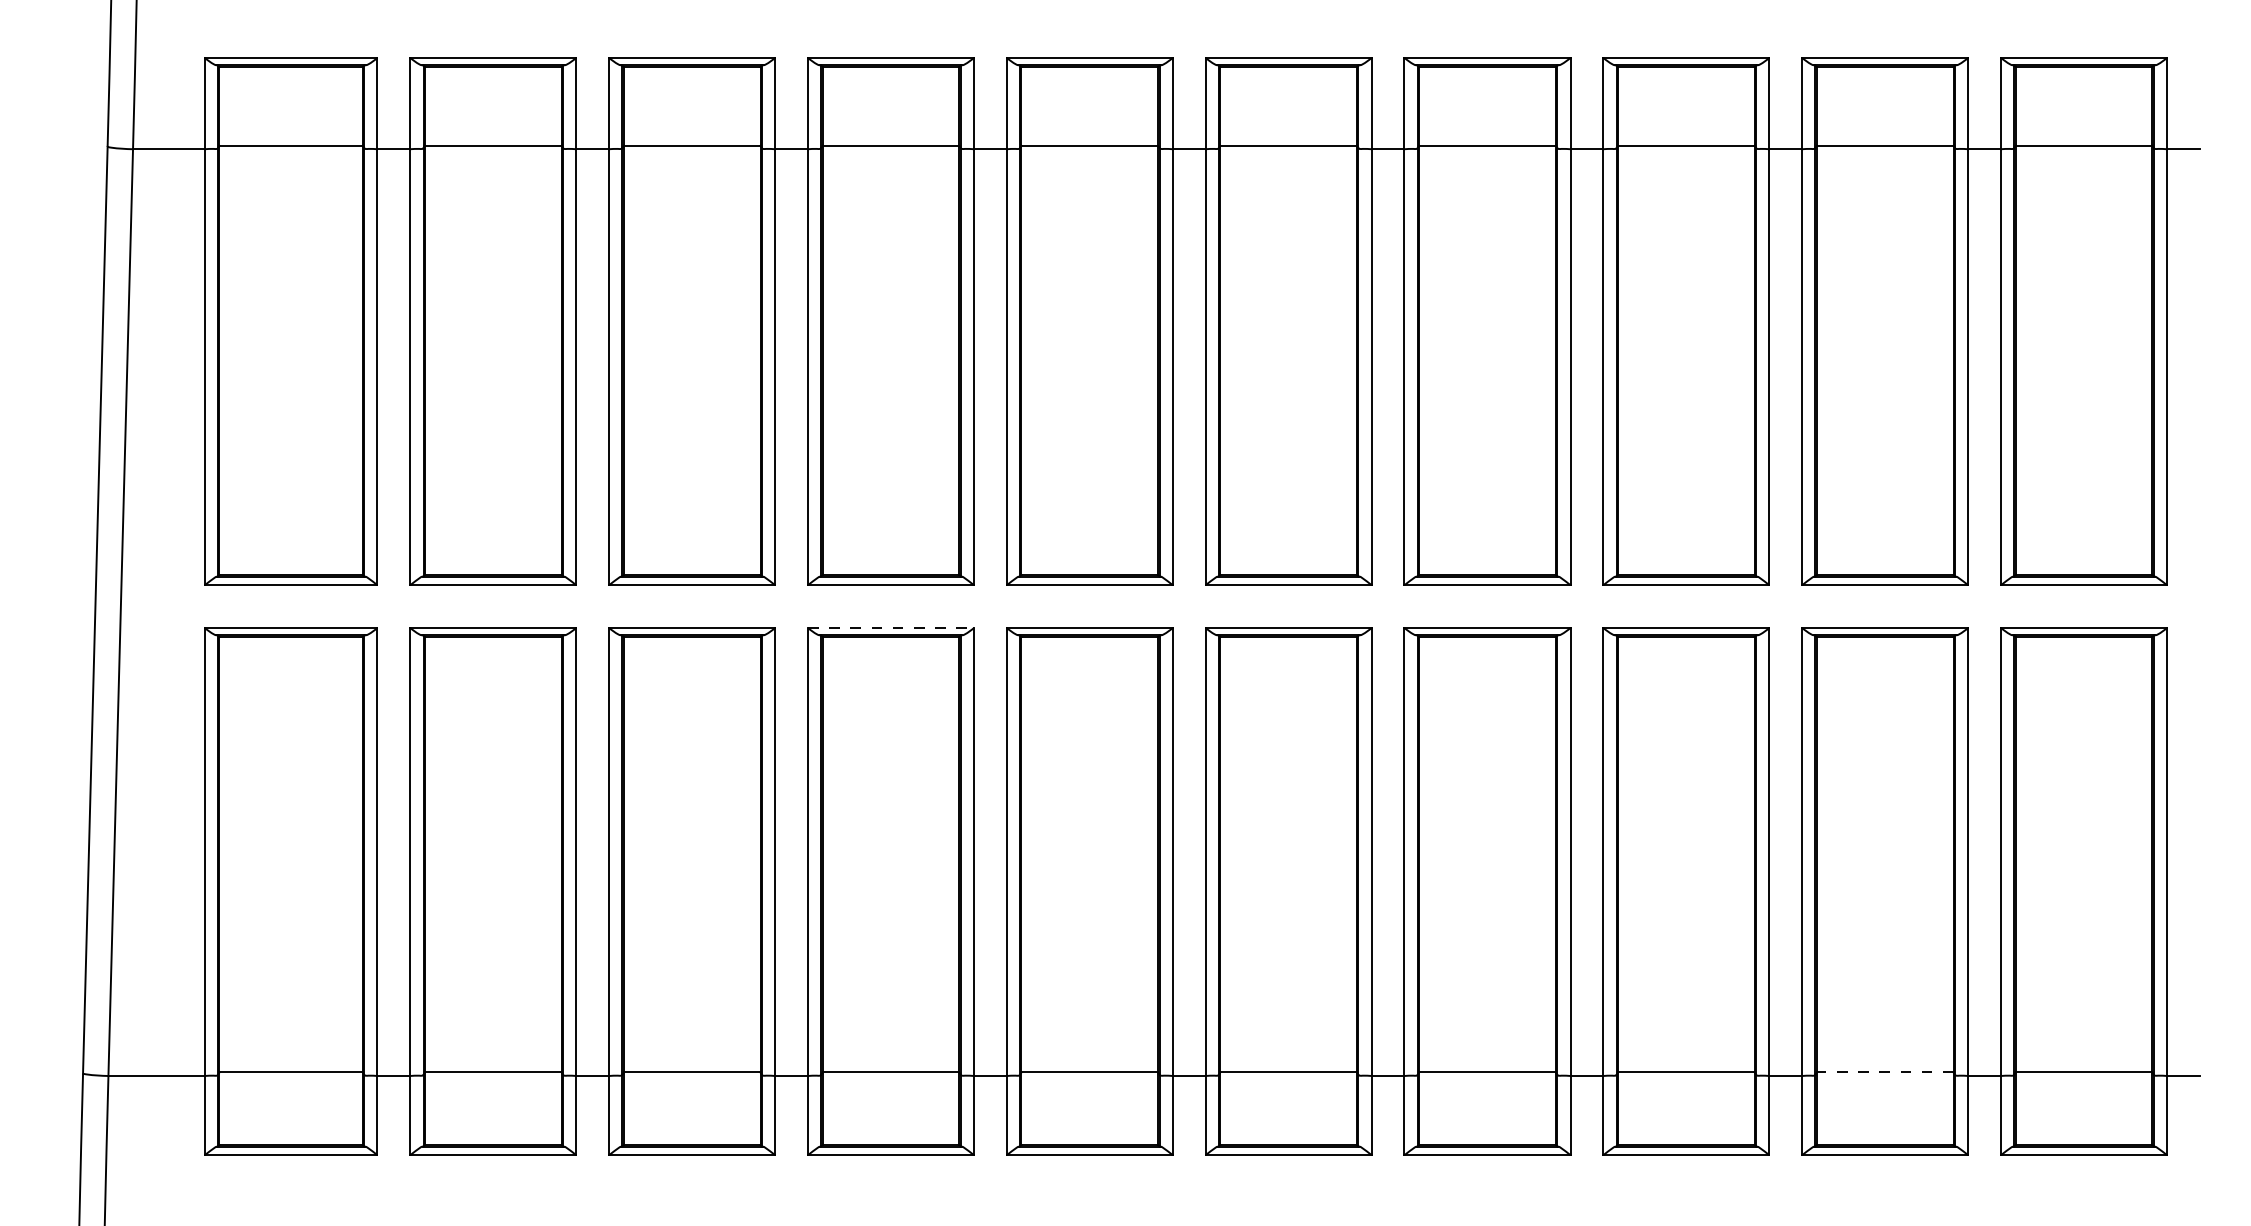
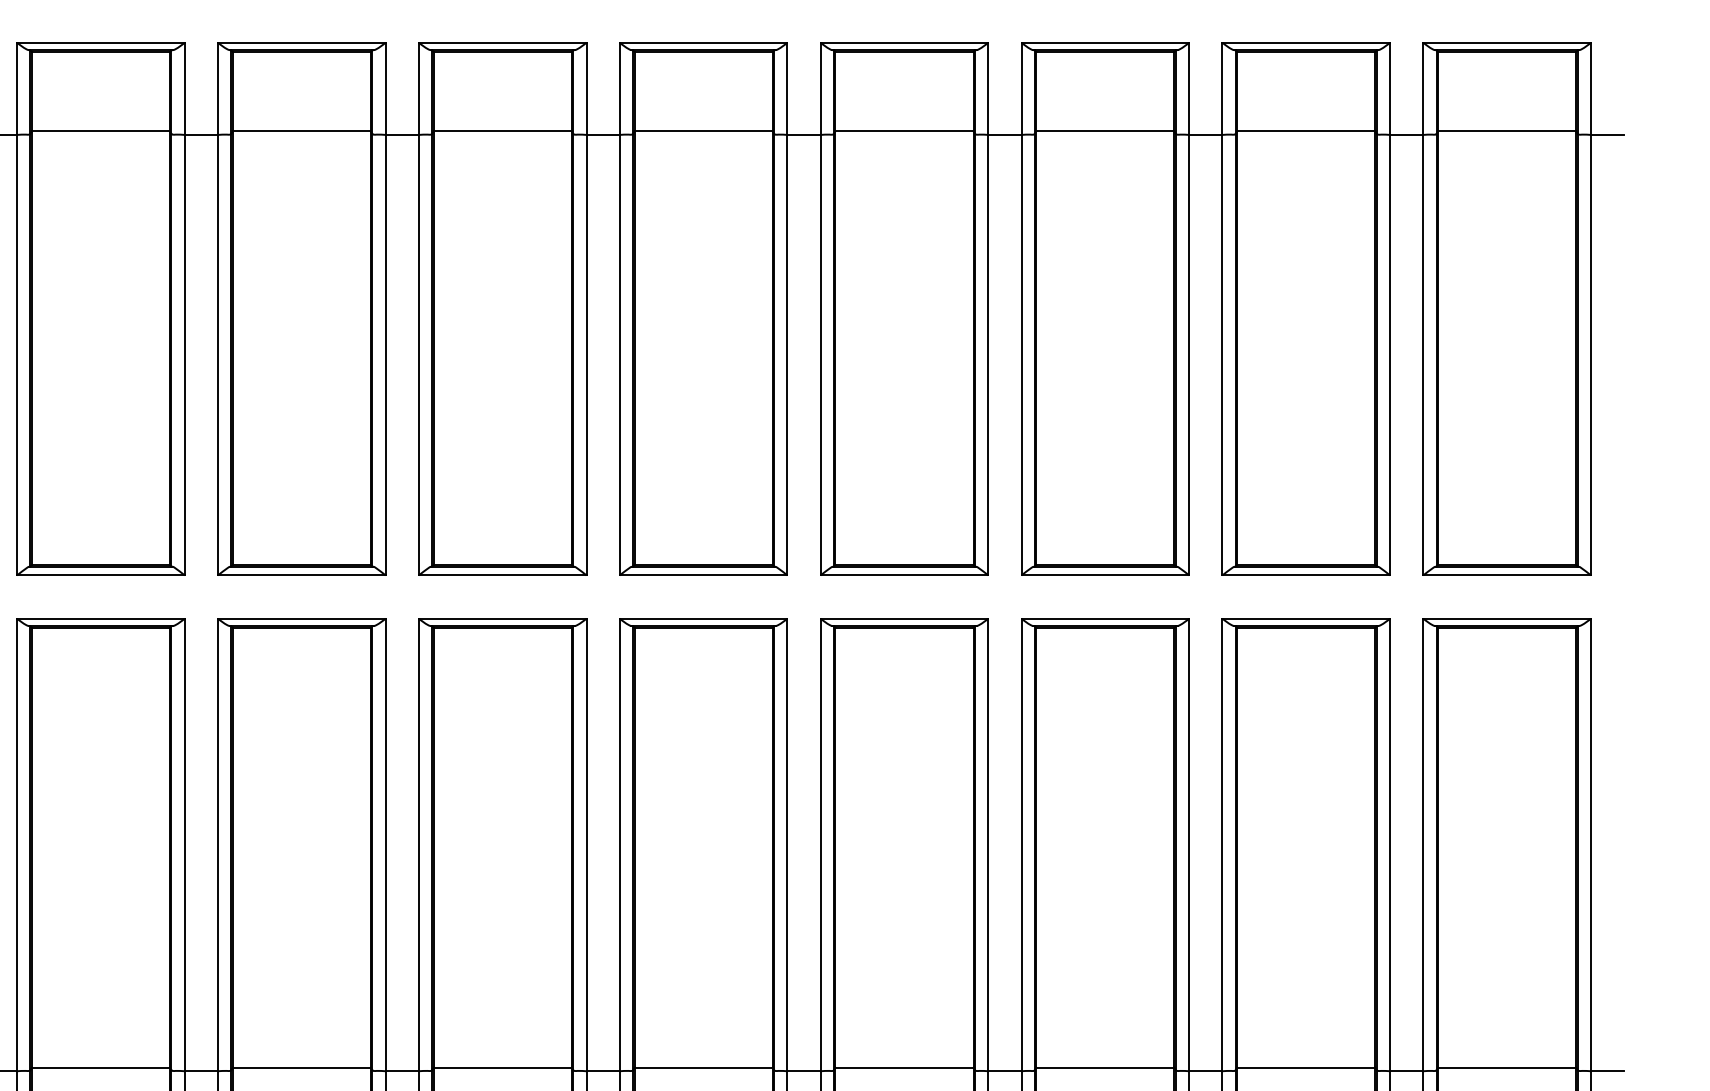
line: (891, 628) -> (302, 619), dashed -> solid
line: (1884, 1072) -> (1305, 1067), dashed -> solid

